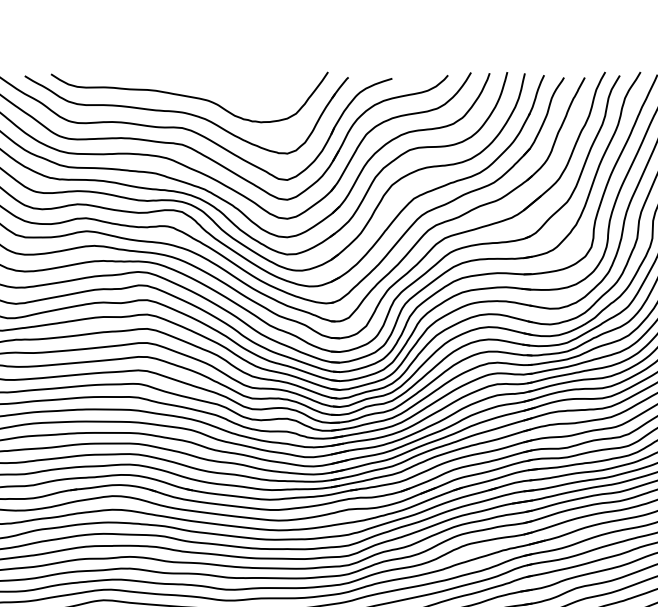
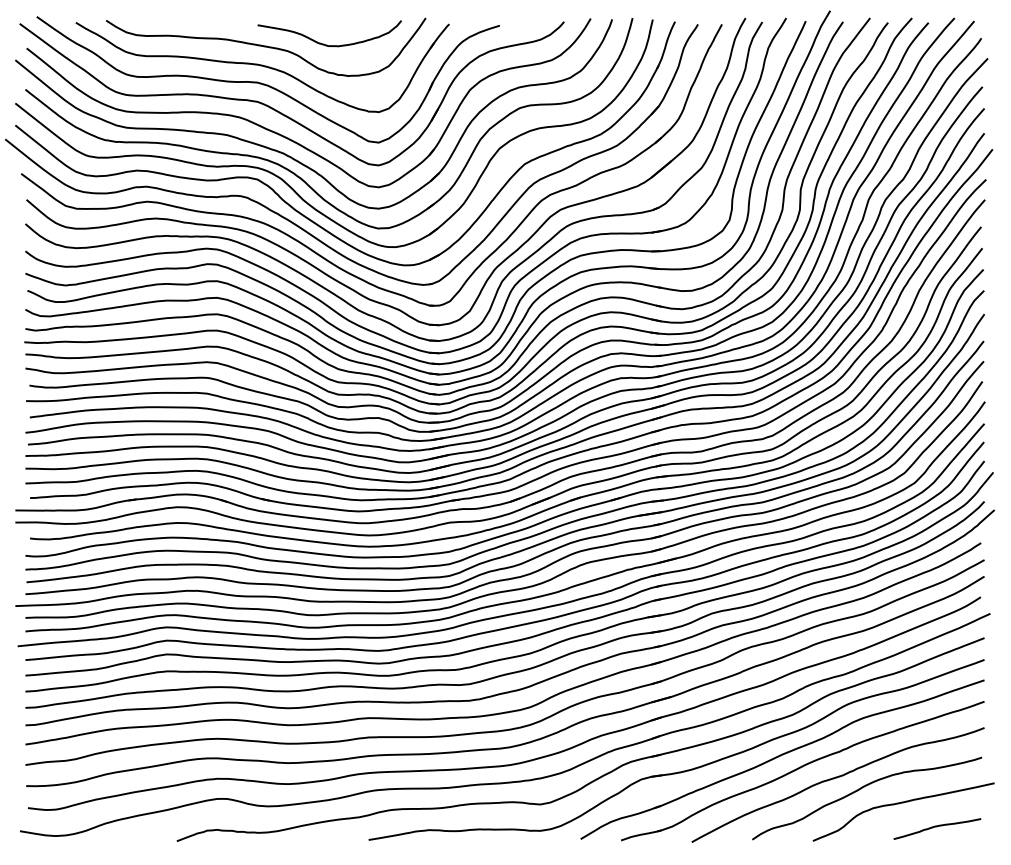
curve: (242, 94) -> (327, 44), added

